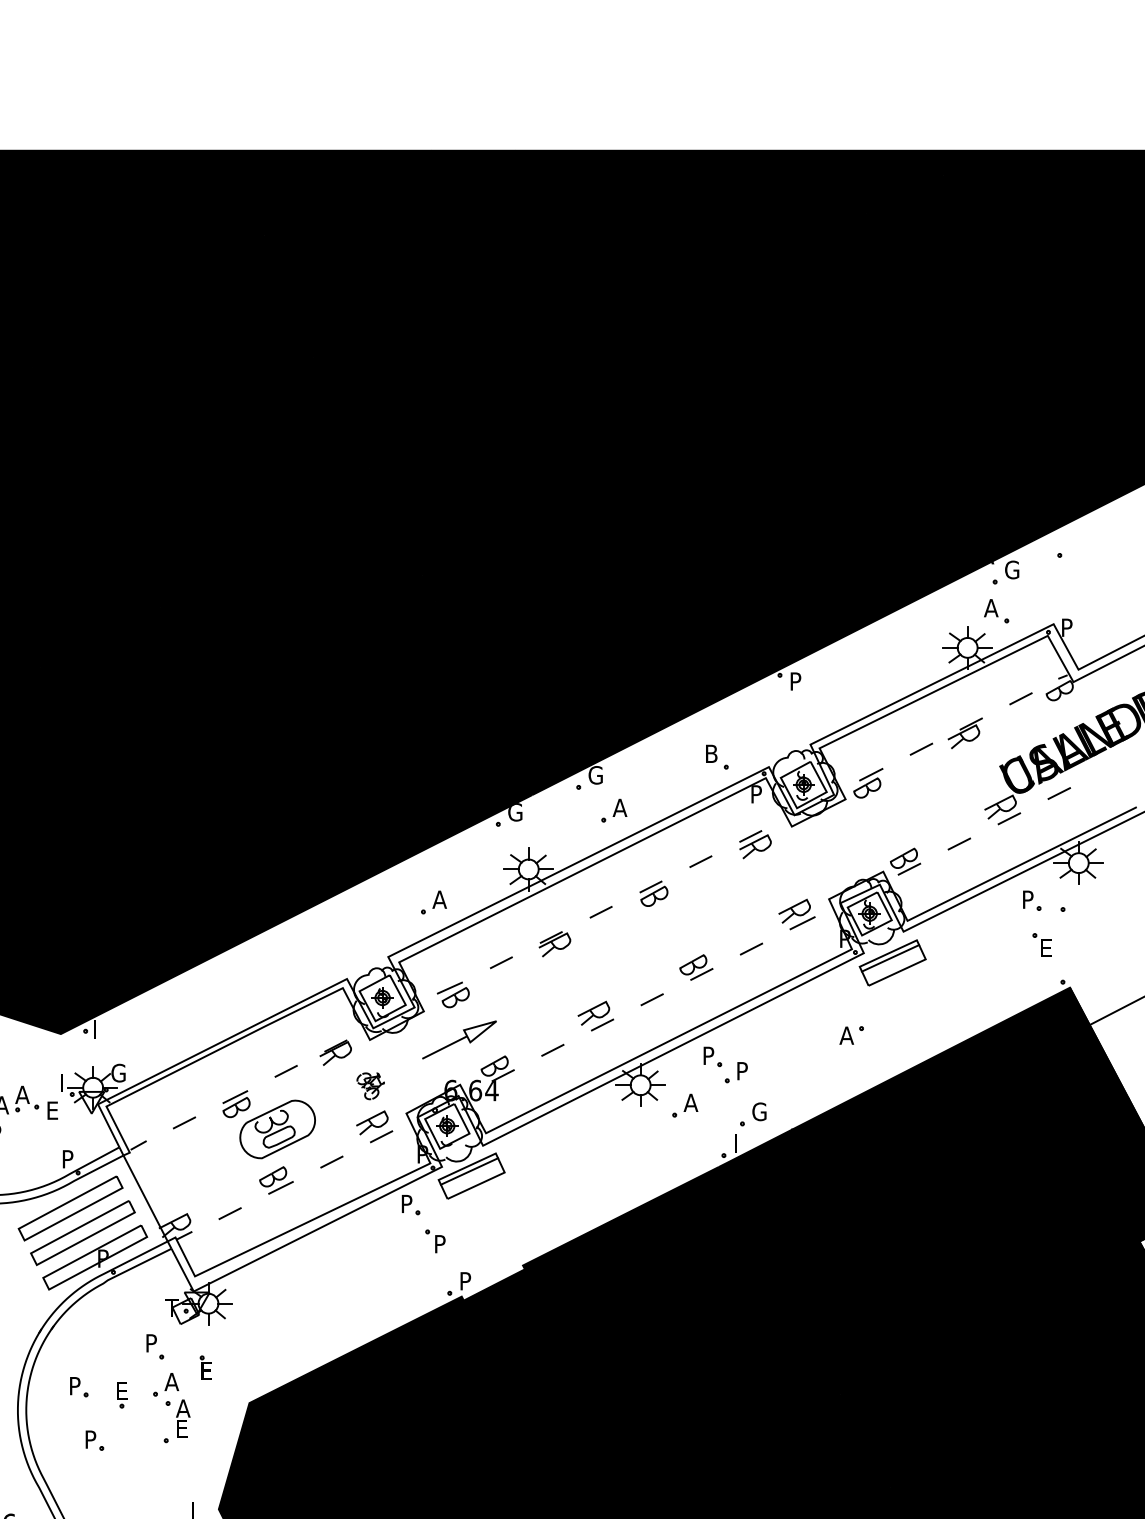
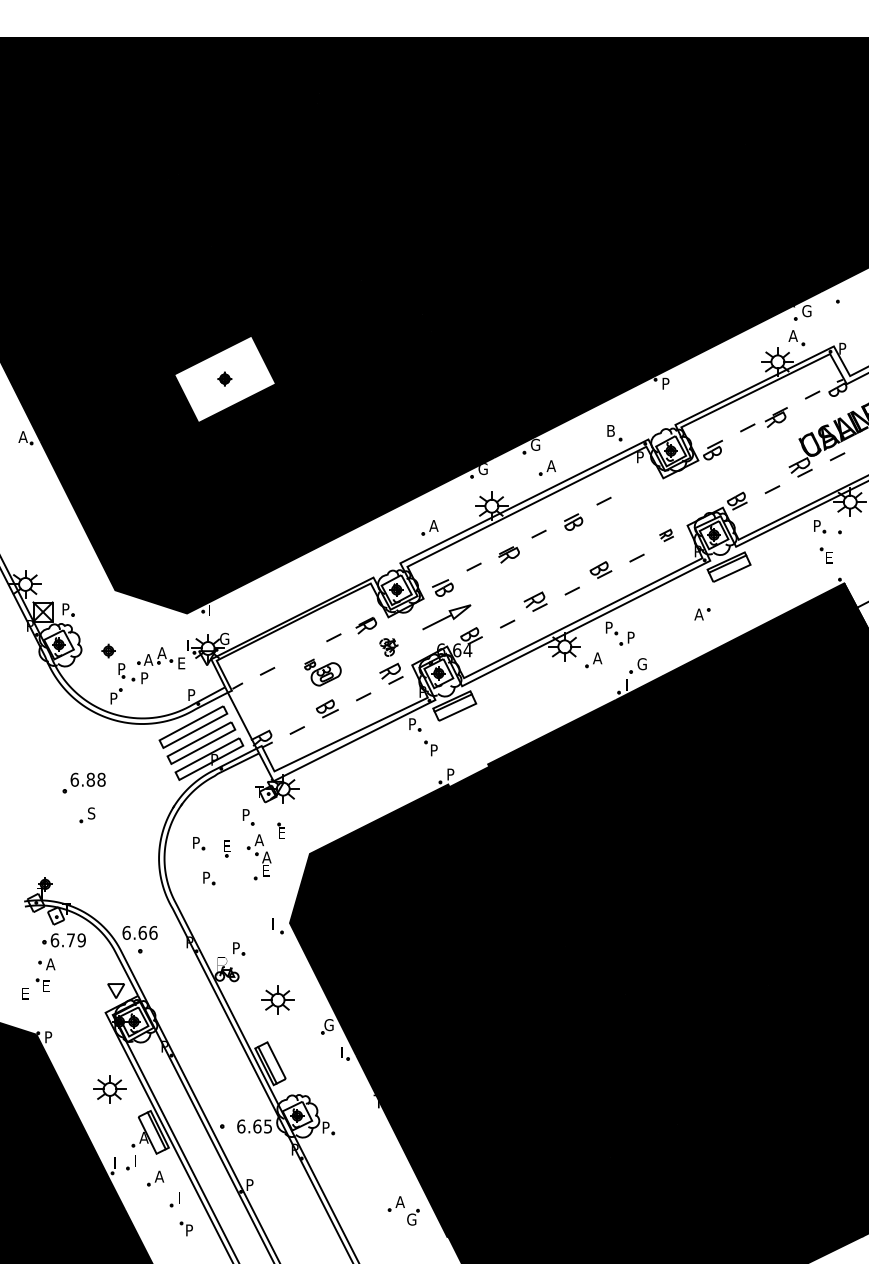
fill: (119, 674) -> (225, 379), removed
part: (755, 843) -> (639, 489), removed
part: (796, 914) -> (666, 535), size x0.6
part: (268, 1124) -> (322, 672), size x0.6

